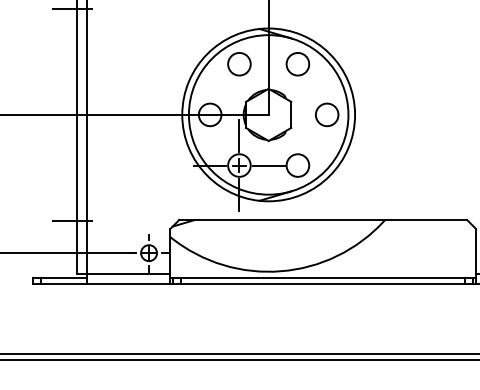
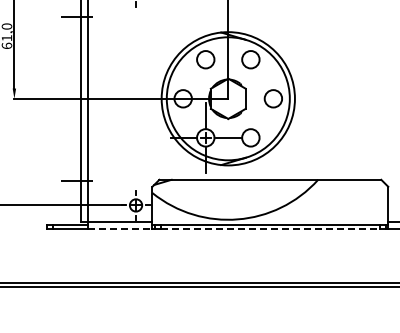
line: (128, 284) -> (120, 229), solid -> dashed
line: (323, 284) -> (270, 229), solid -> dashed

